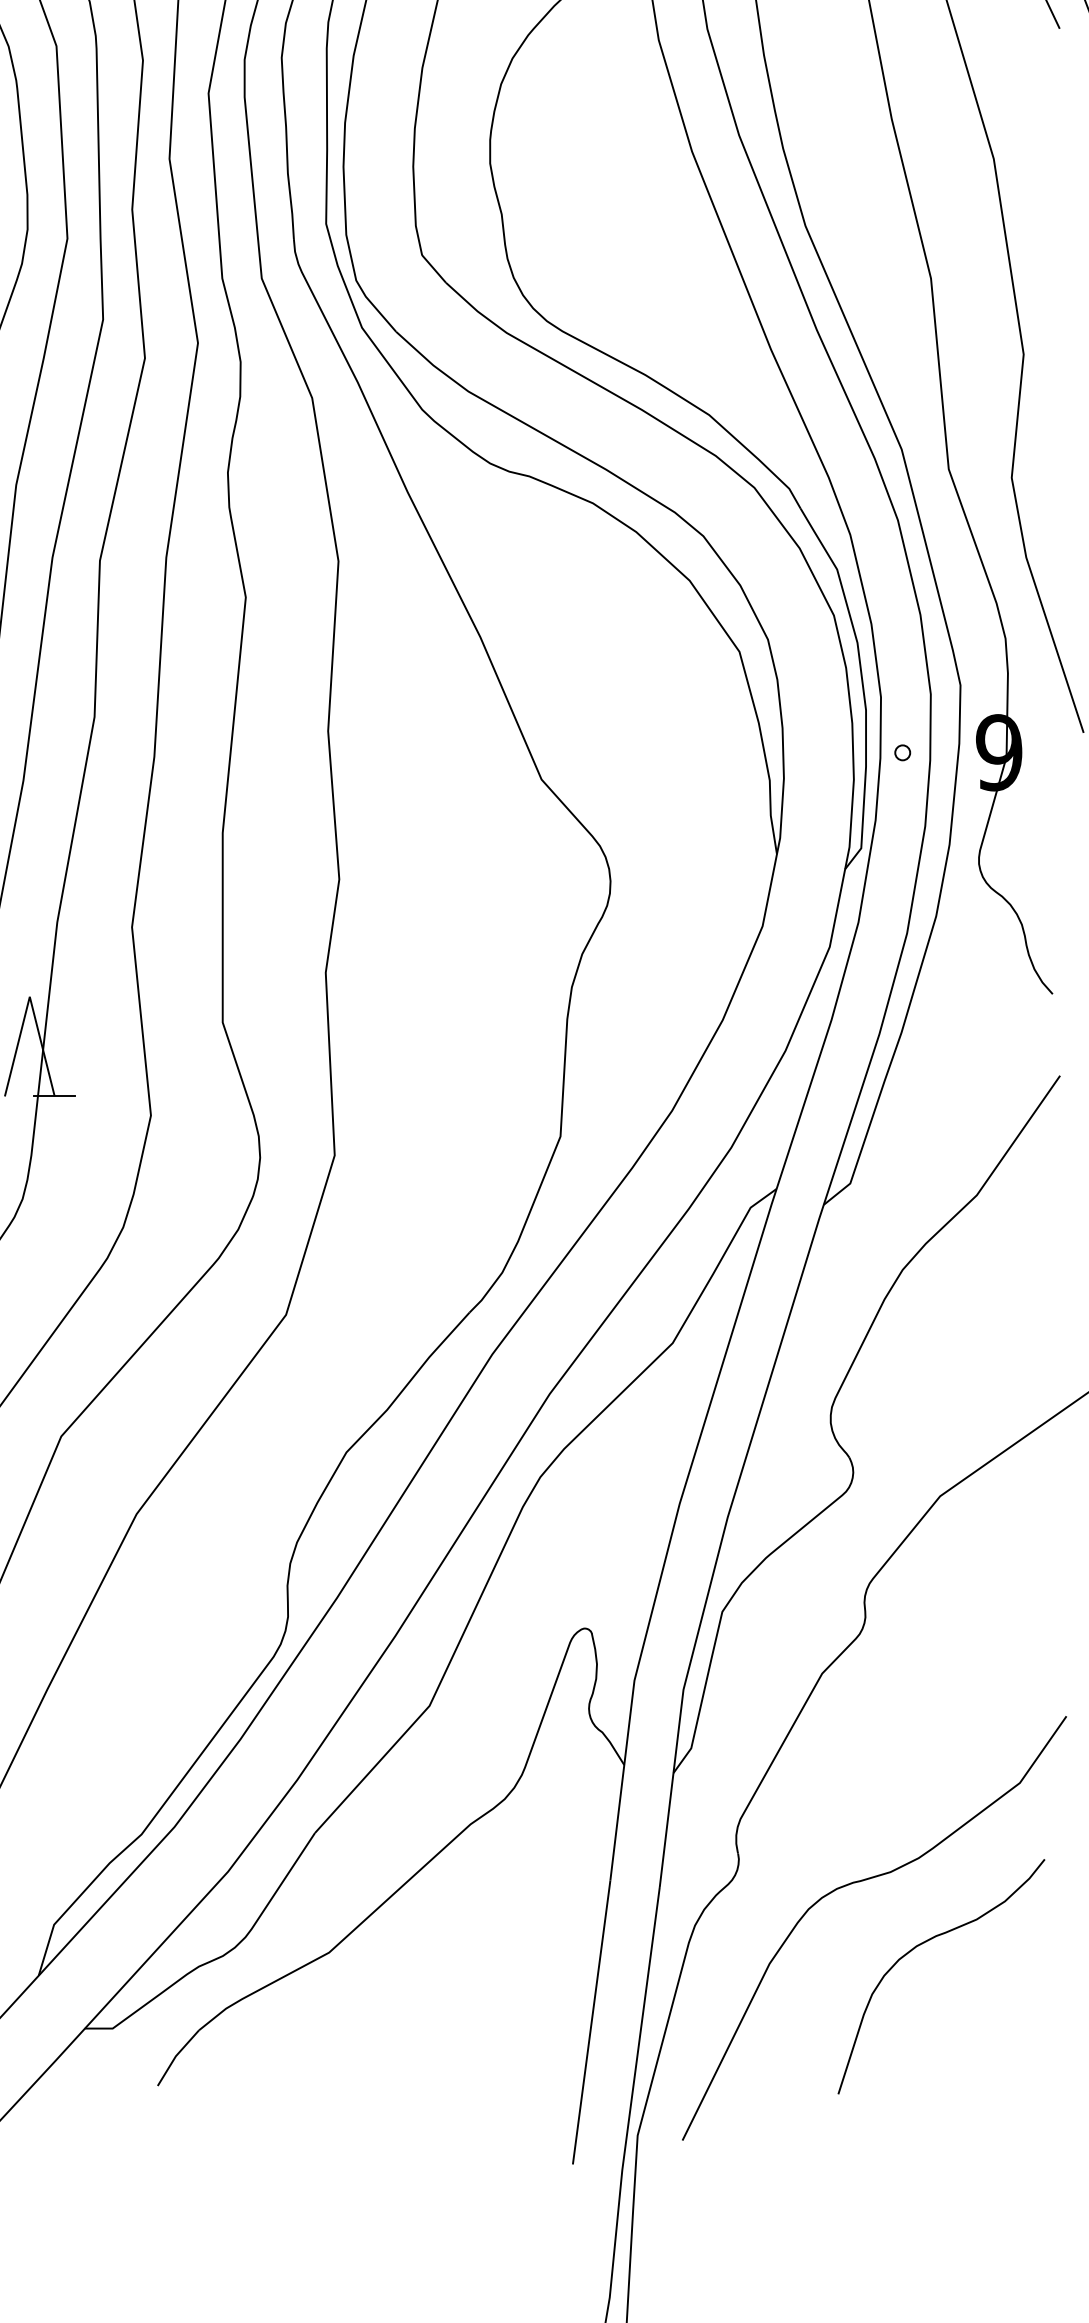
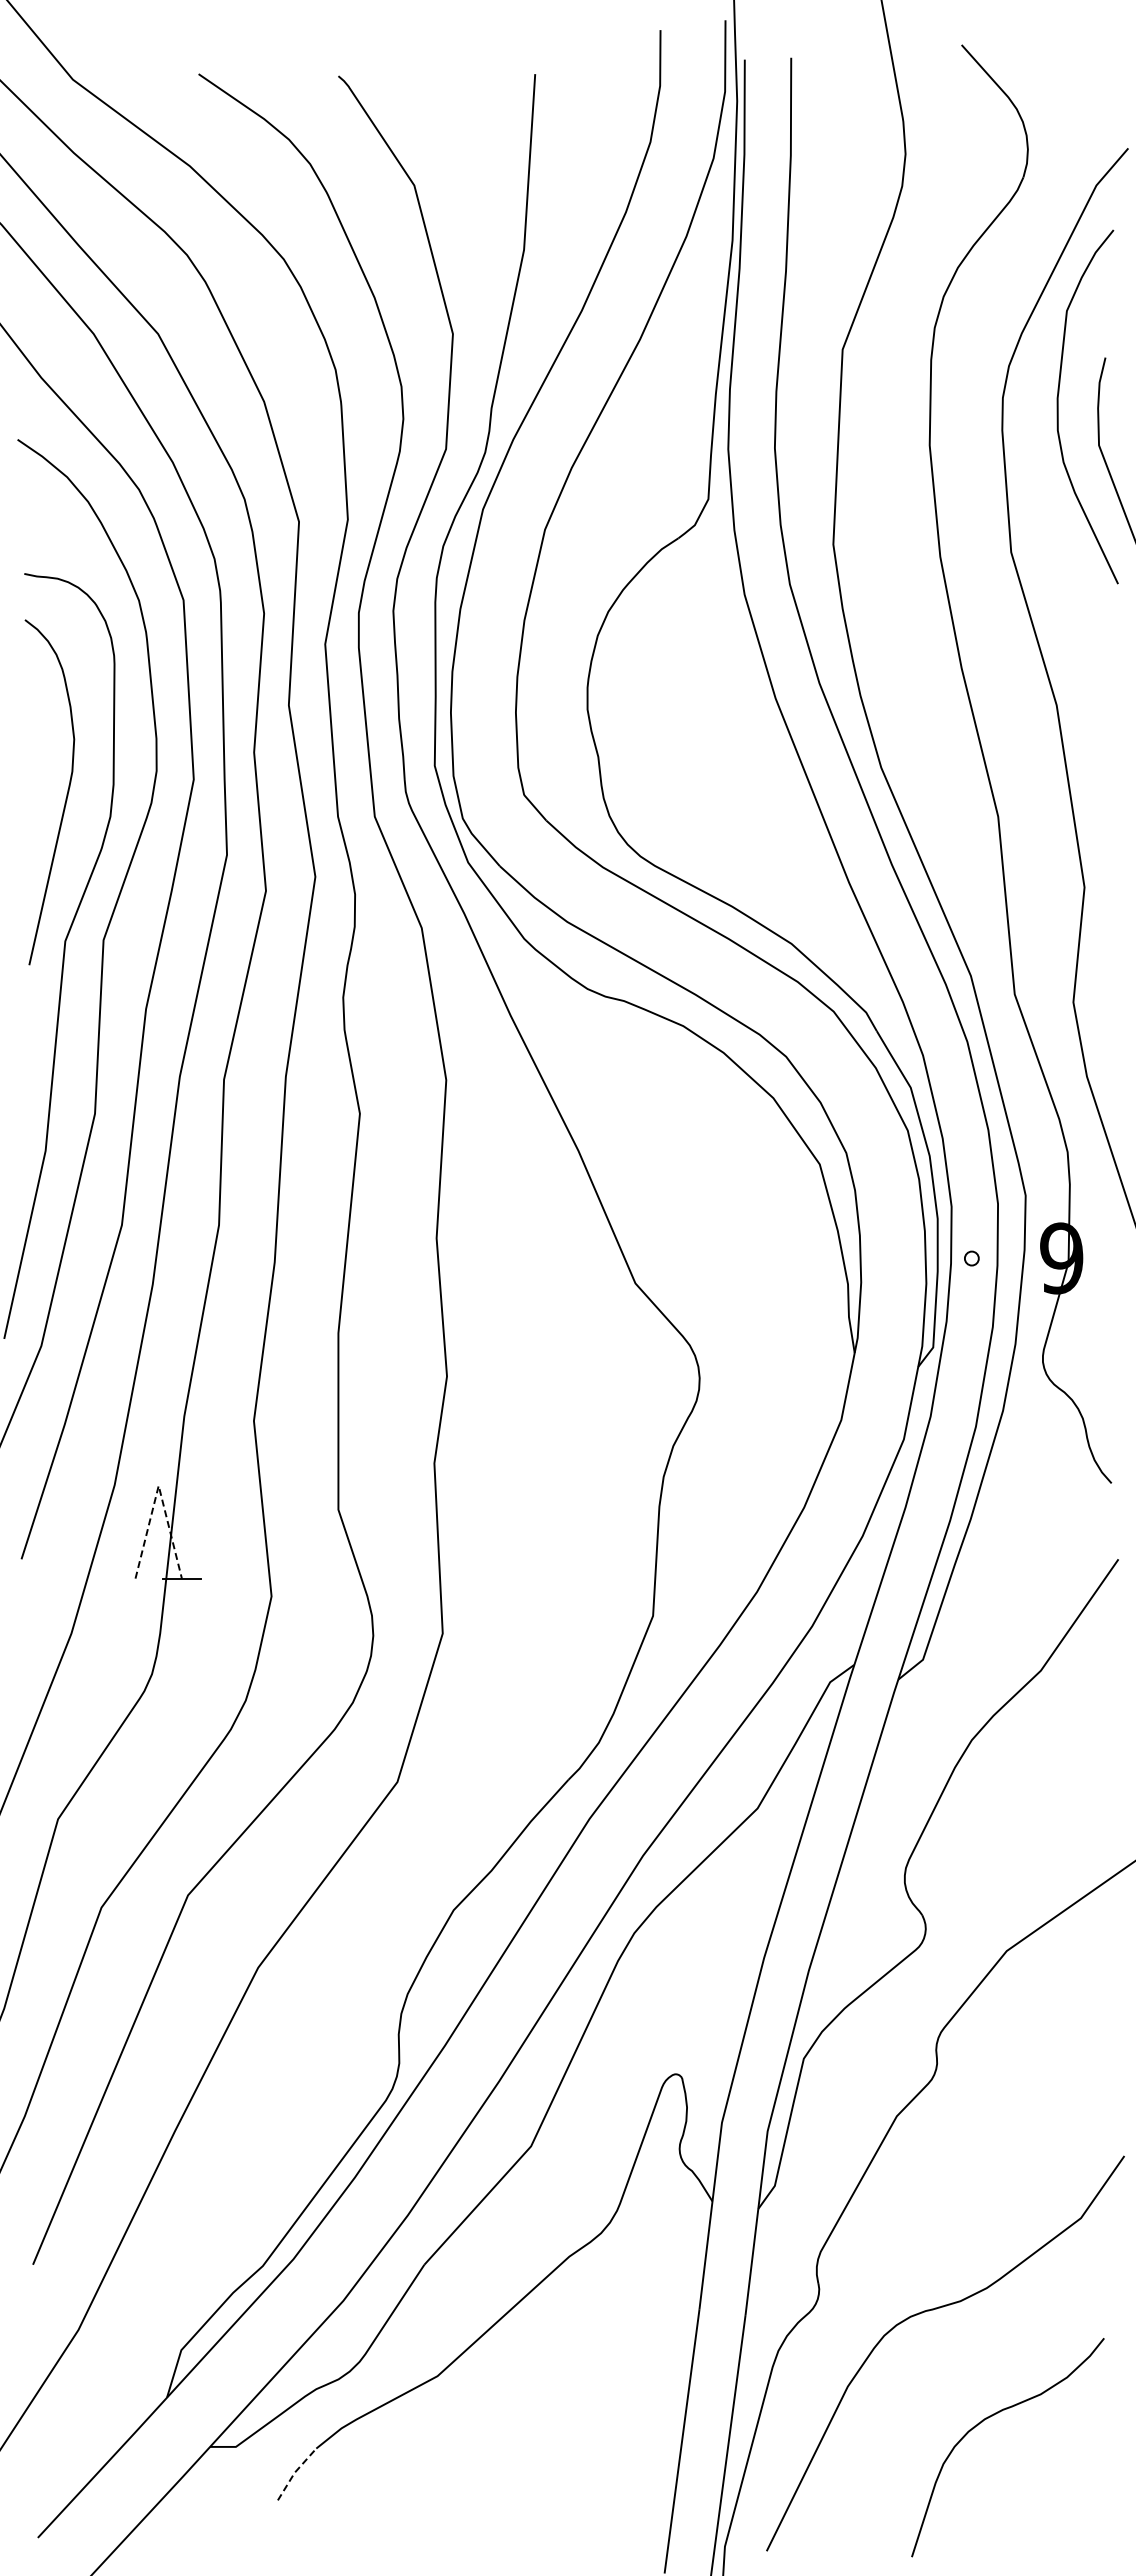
line: (29, 996) -> (158, 1485), solid -> dashed
curve: (924, 1943) -> (992, 2416), moved
line: (175, 2056) -> (294, 2472), solid -> dashed

